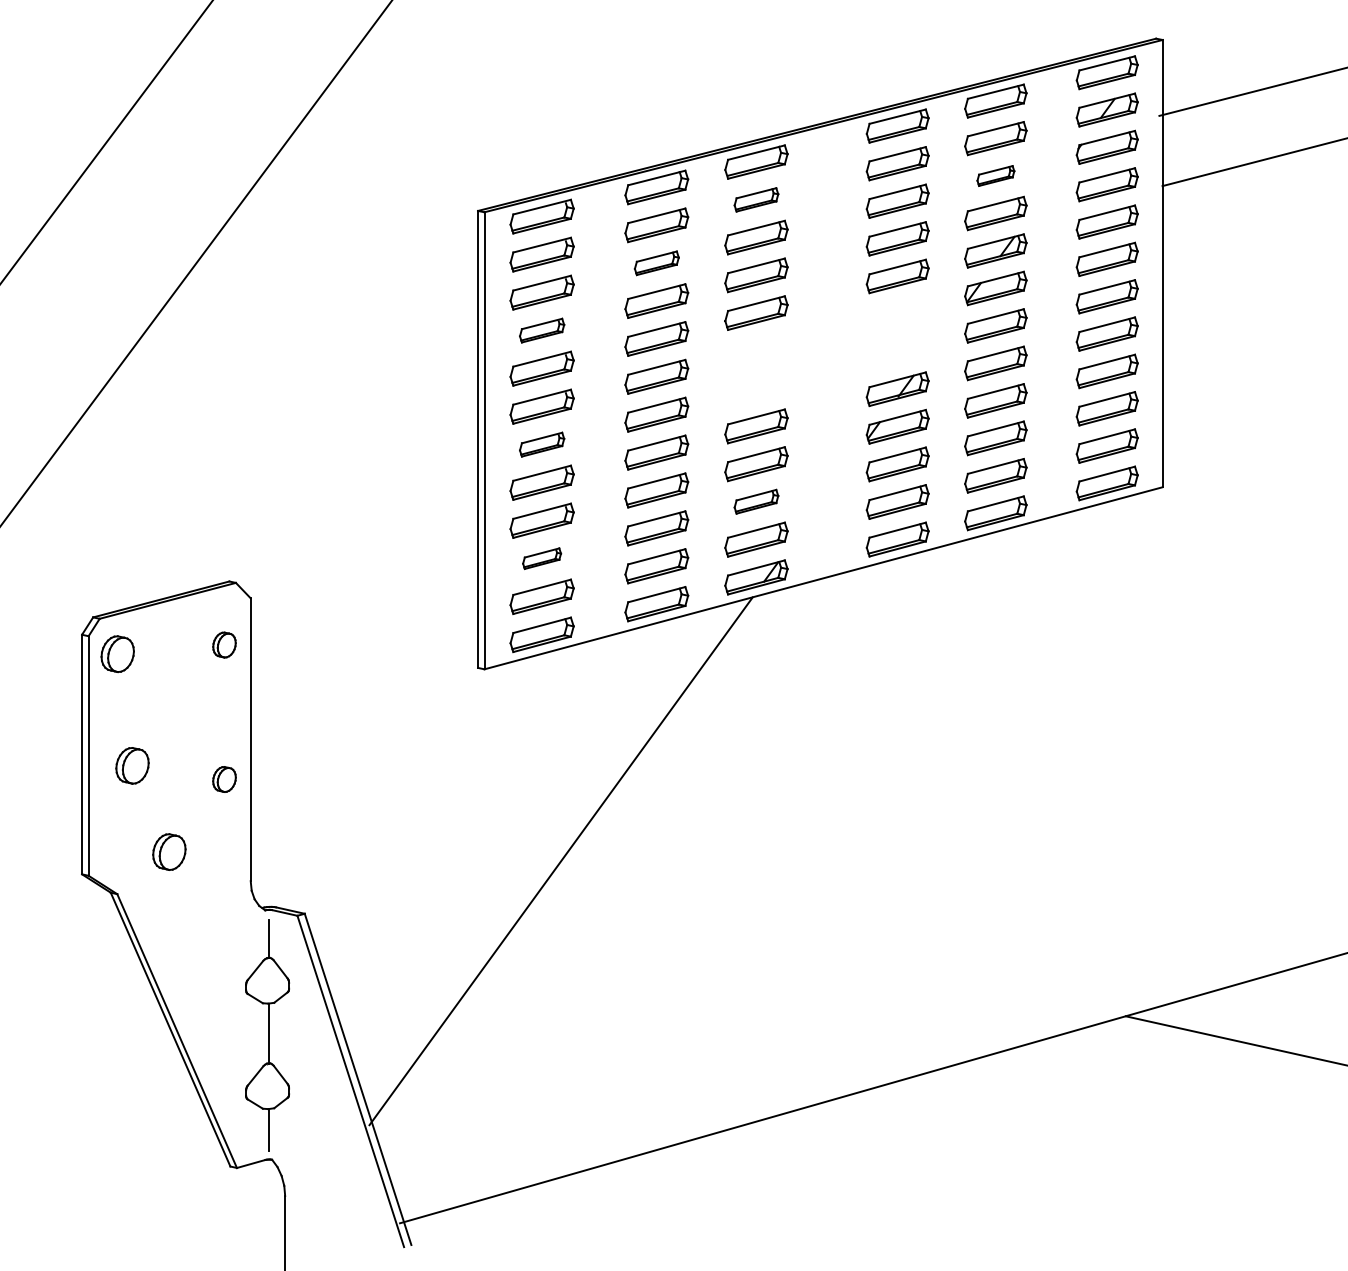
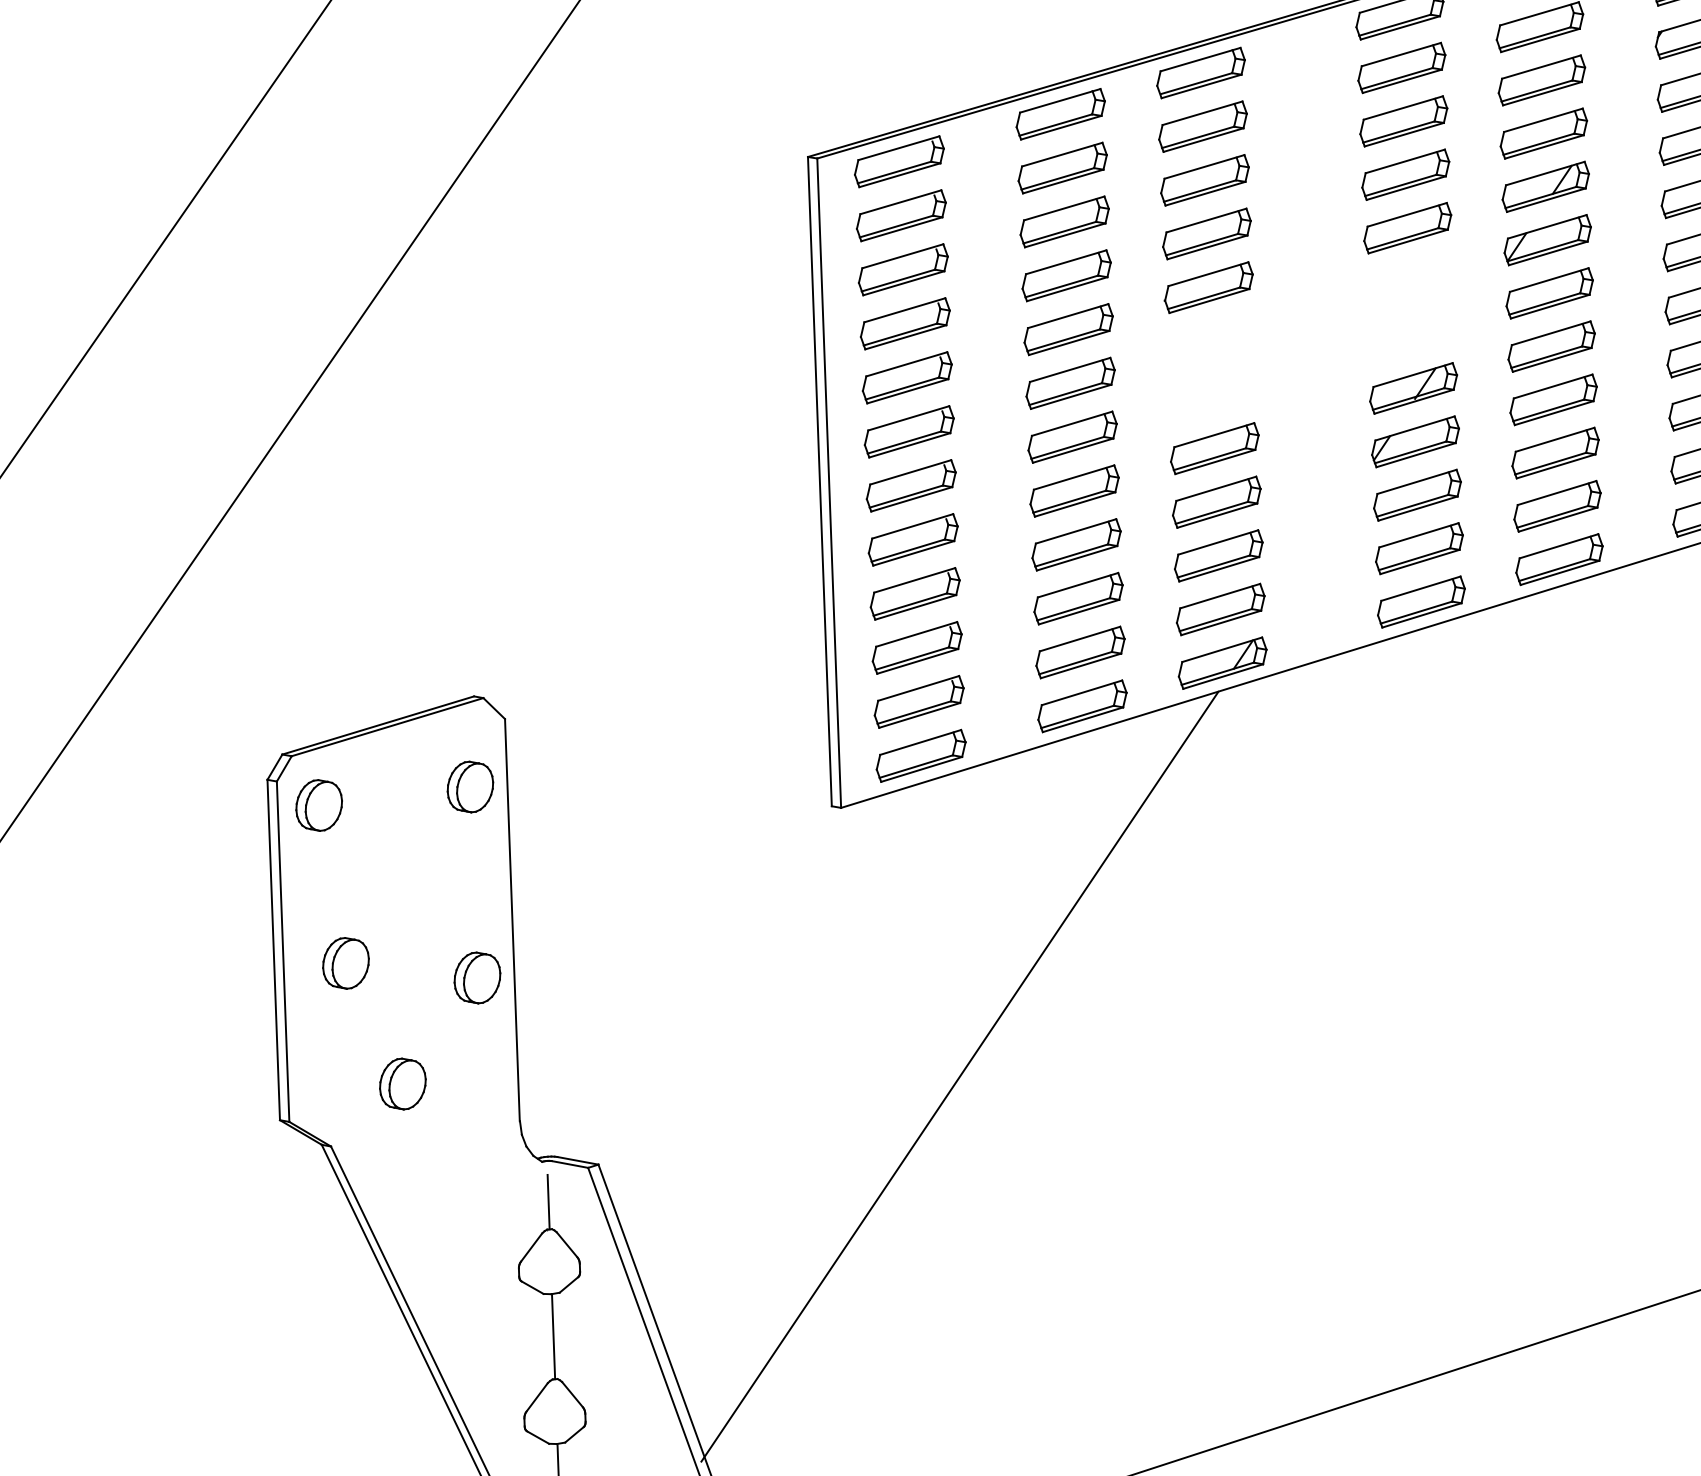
part: (995, 175) -> (1541, 79), size x1.67
part: (756, 199) -> (1203, 126), size x1.43
part: (656, 263) -> (1064, 222), size x1.43
part: (541, 330) -> (904, 323), size x1.43
part: (541, 444) -> (910, 485), size x1.43
part: (756, 501) -> (1218, 555), size x1.43
part: (541, 558) -> (916, 647), size x1.67
part: (224, 644) -> (470, 786), size x1.43
part: (224, 779) -> (477, 978), size x1.43

